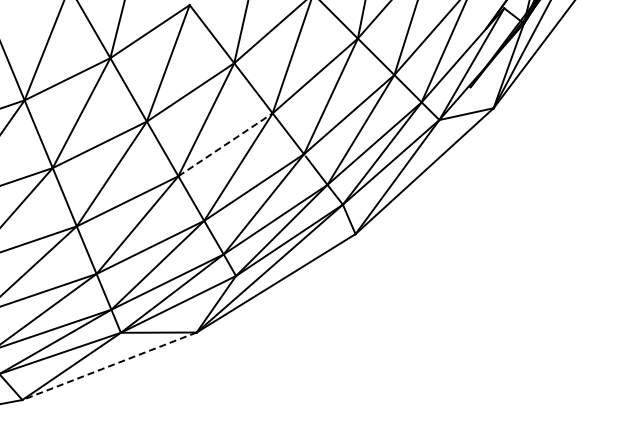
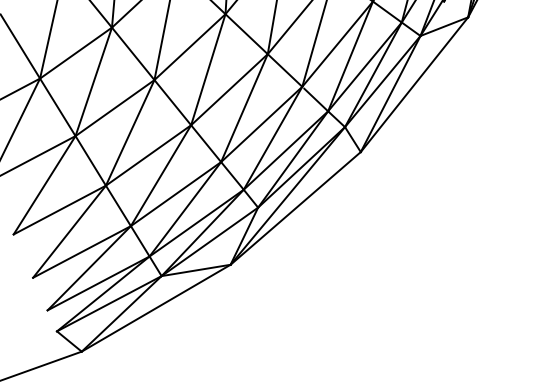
line: (225, 144) -> (229, 89), dashed -> solid
line: (109, 366) -> (156, 308), dashed -> solid

